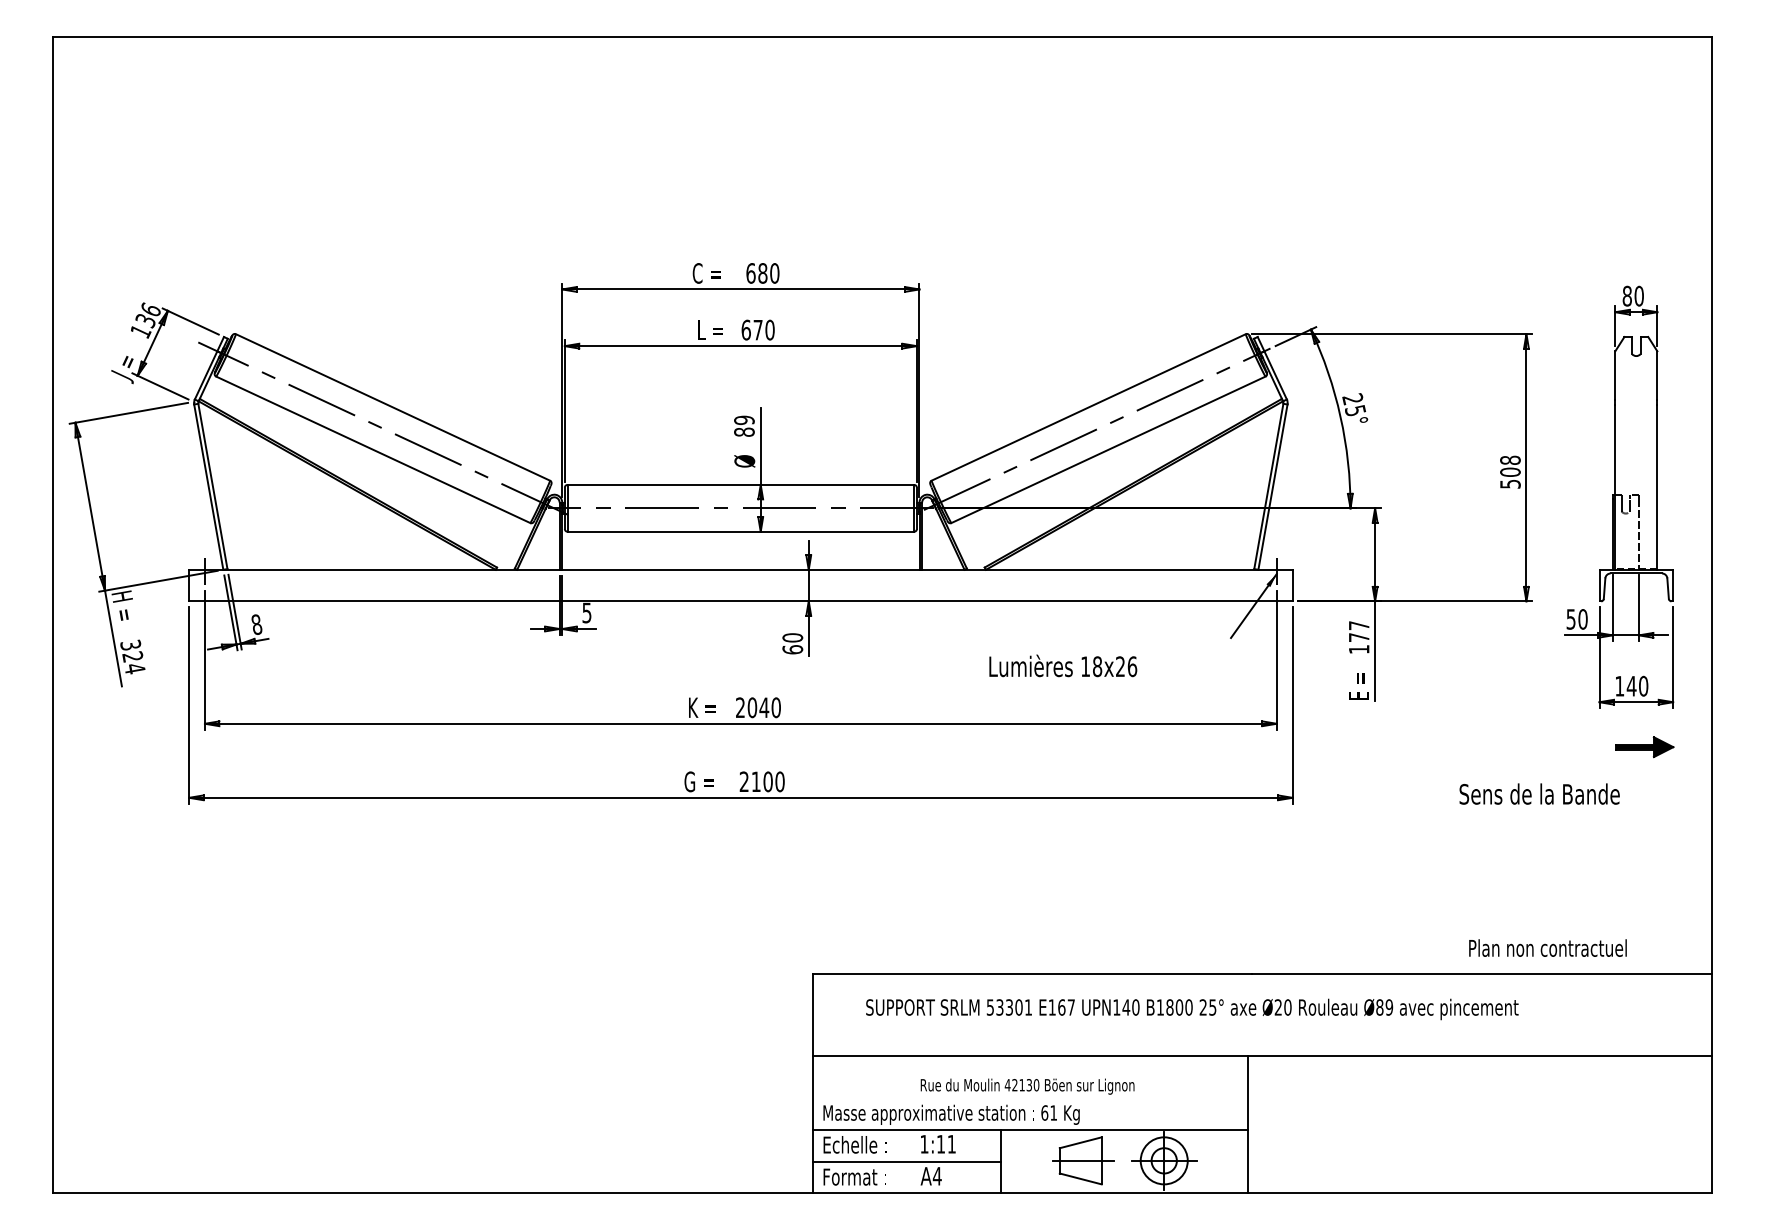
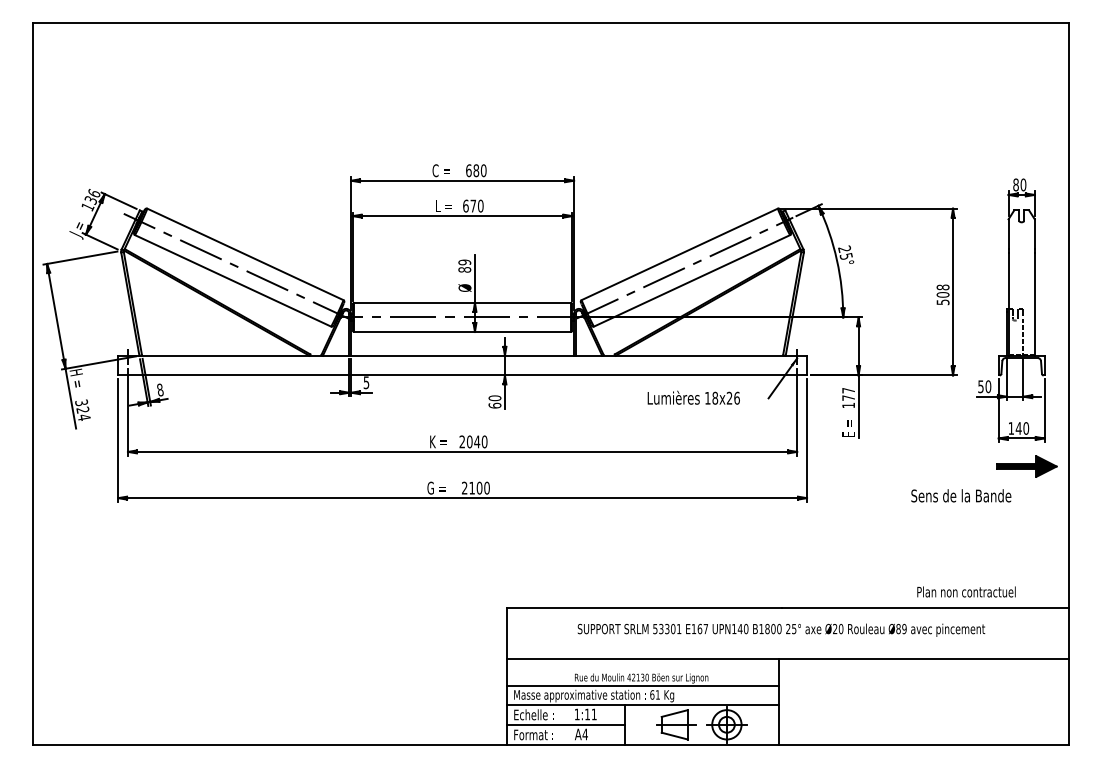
text: (1062, 665) -> (693, 397), moved
part: (1644, 747) -> (1026, 466), size x1.67
text: (1192, 1008) -> (781, 629), moved
line: (1030, 1097) -> (643, 685), added

